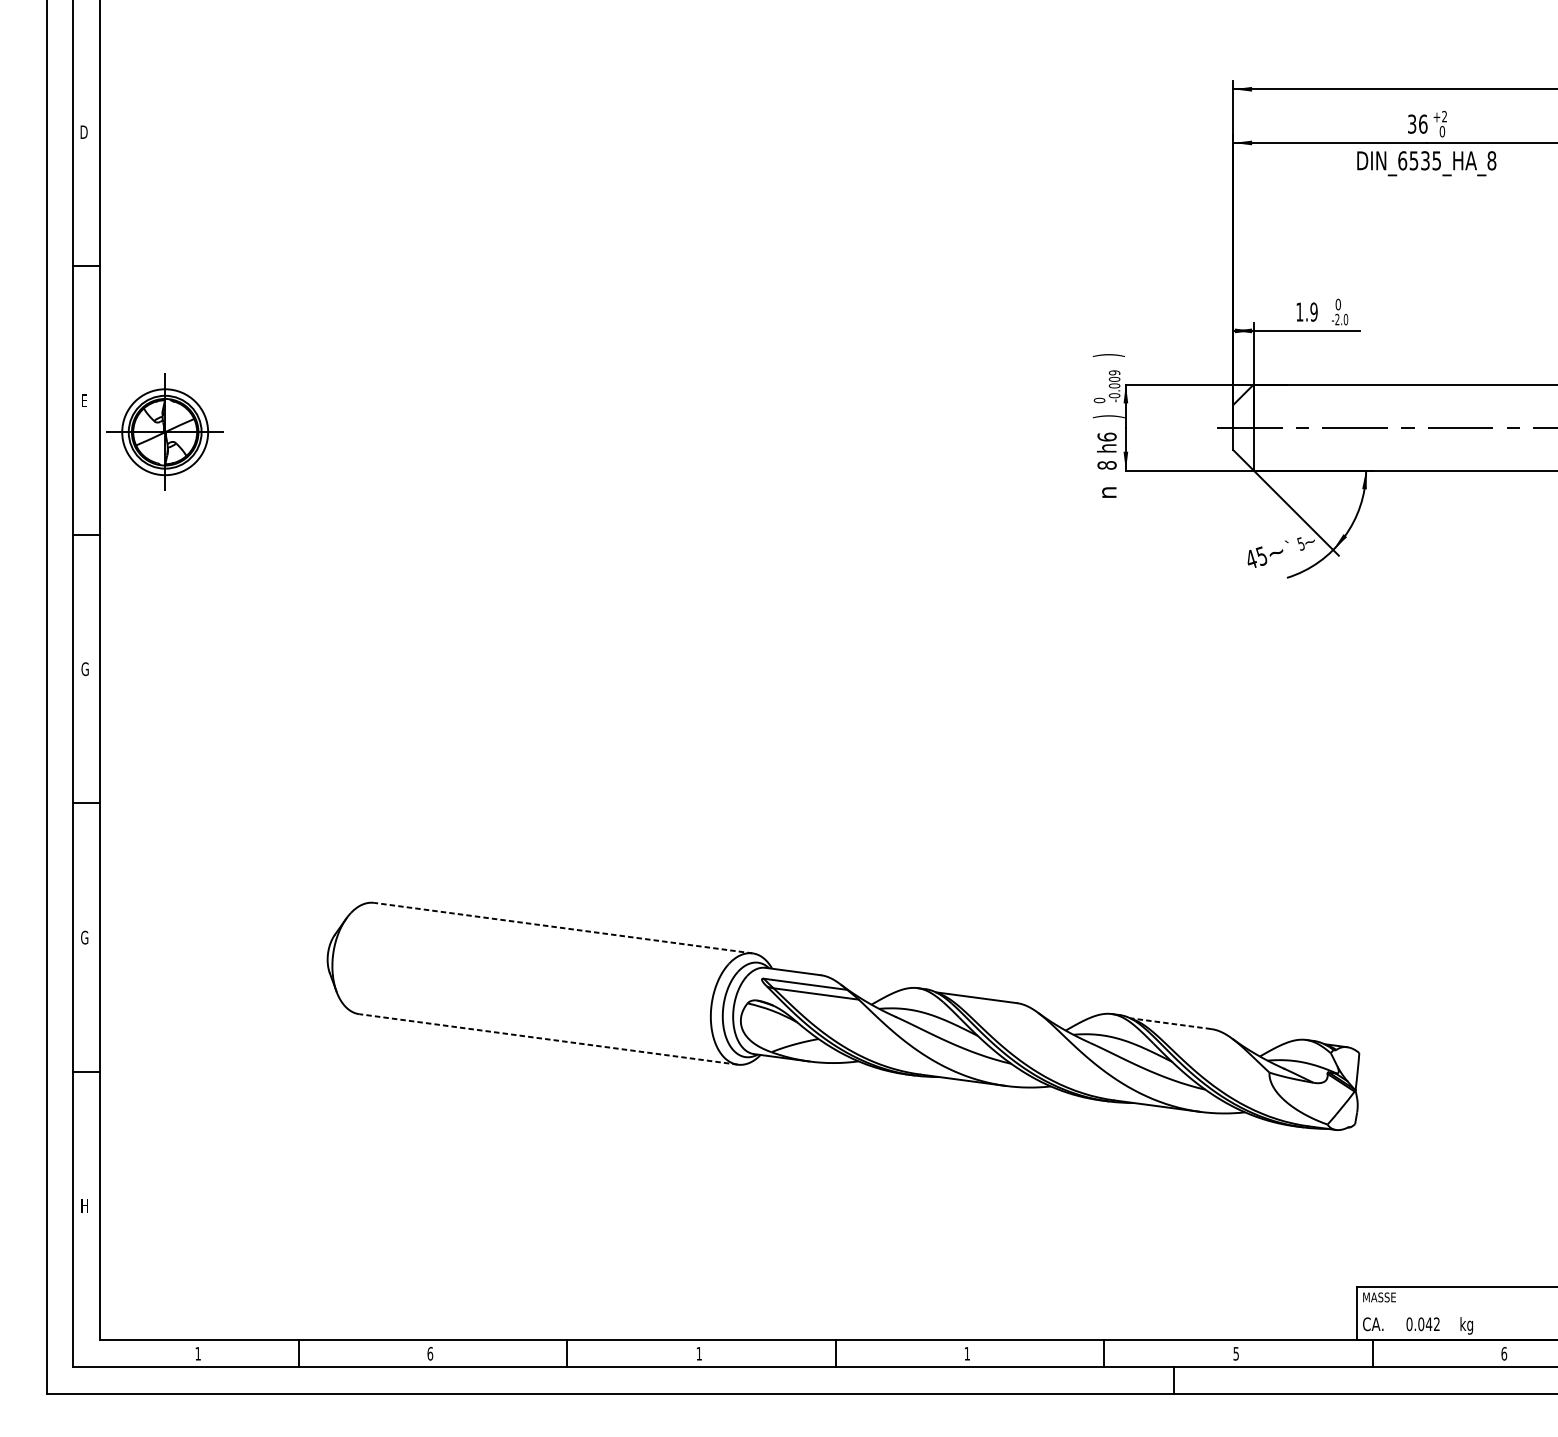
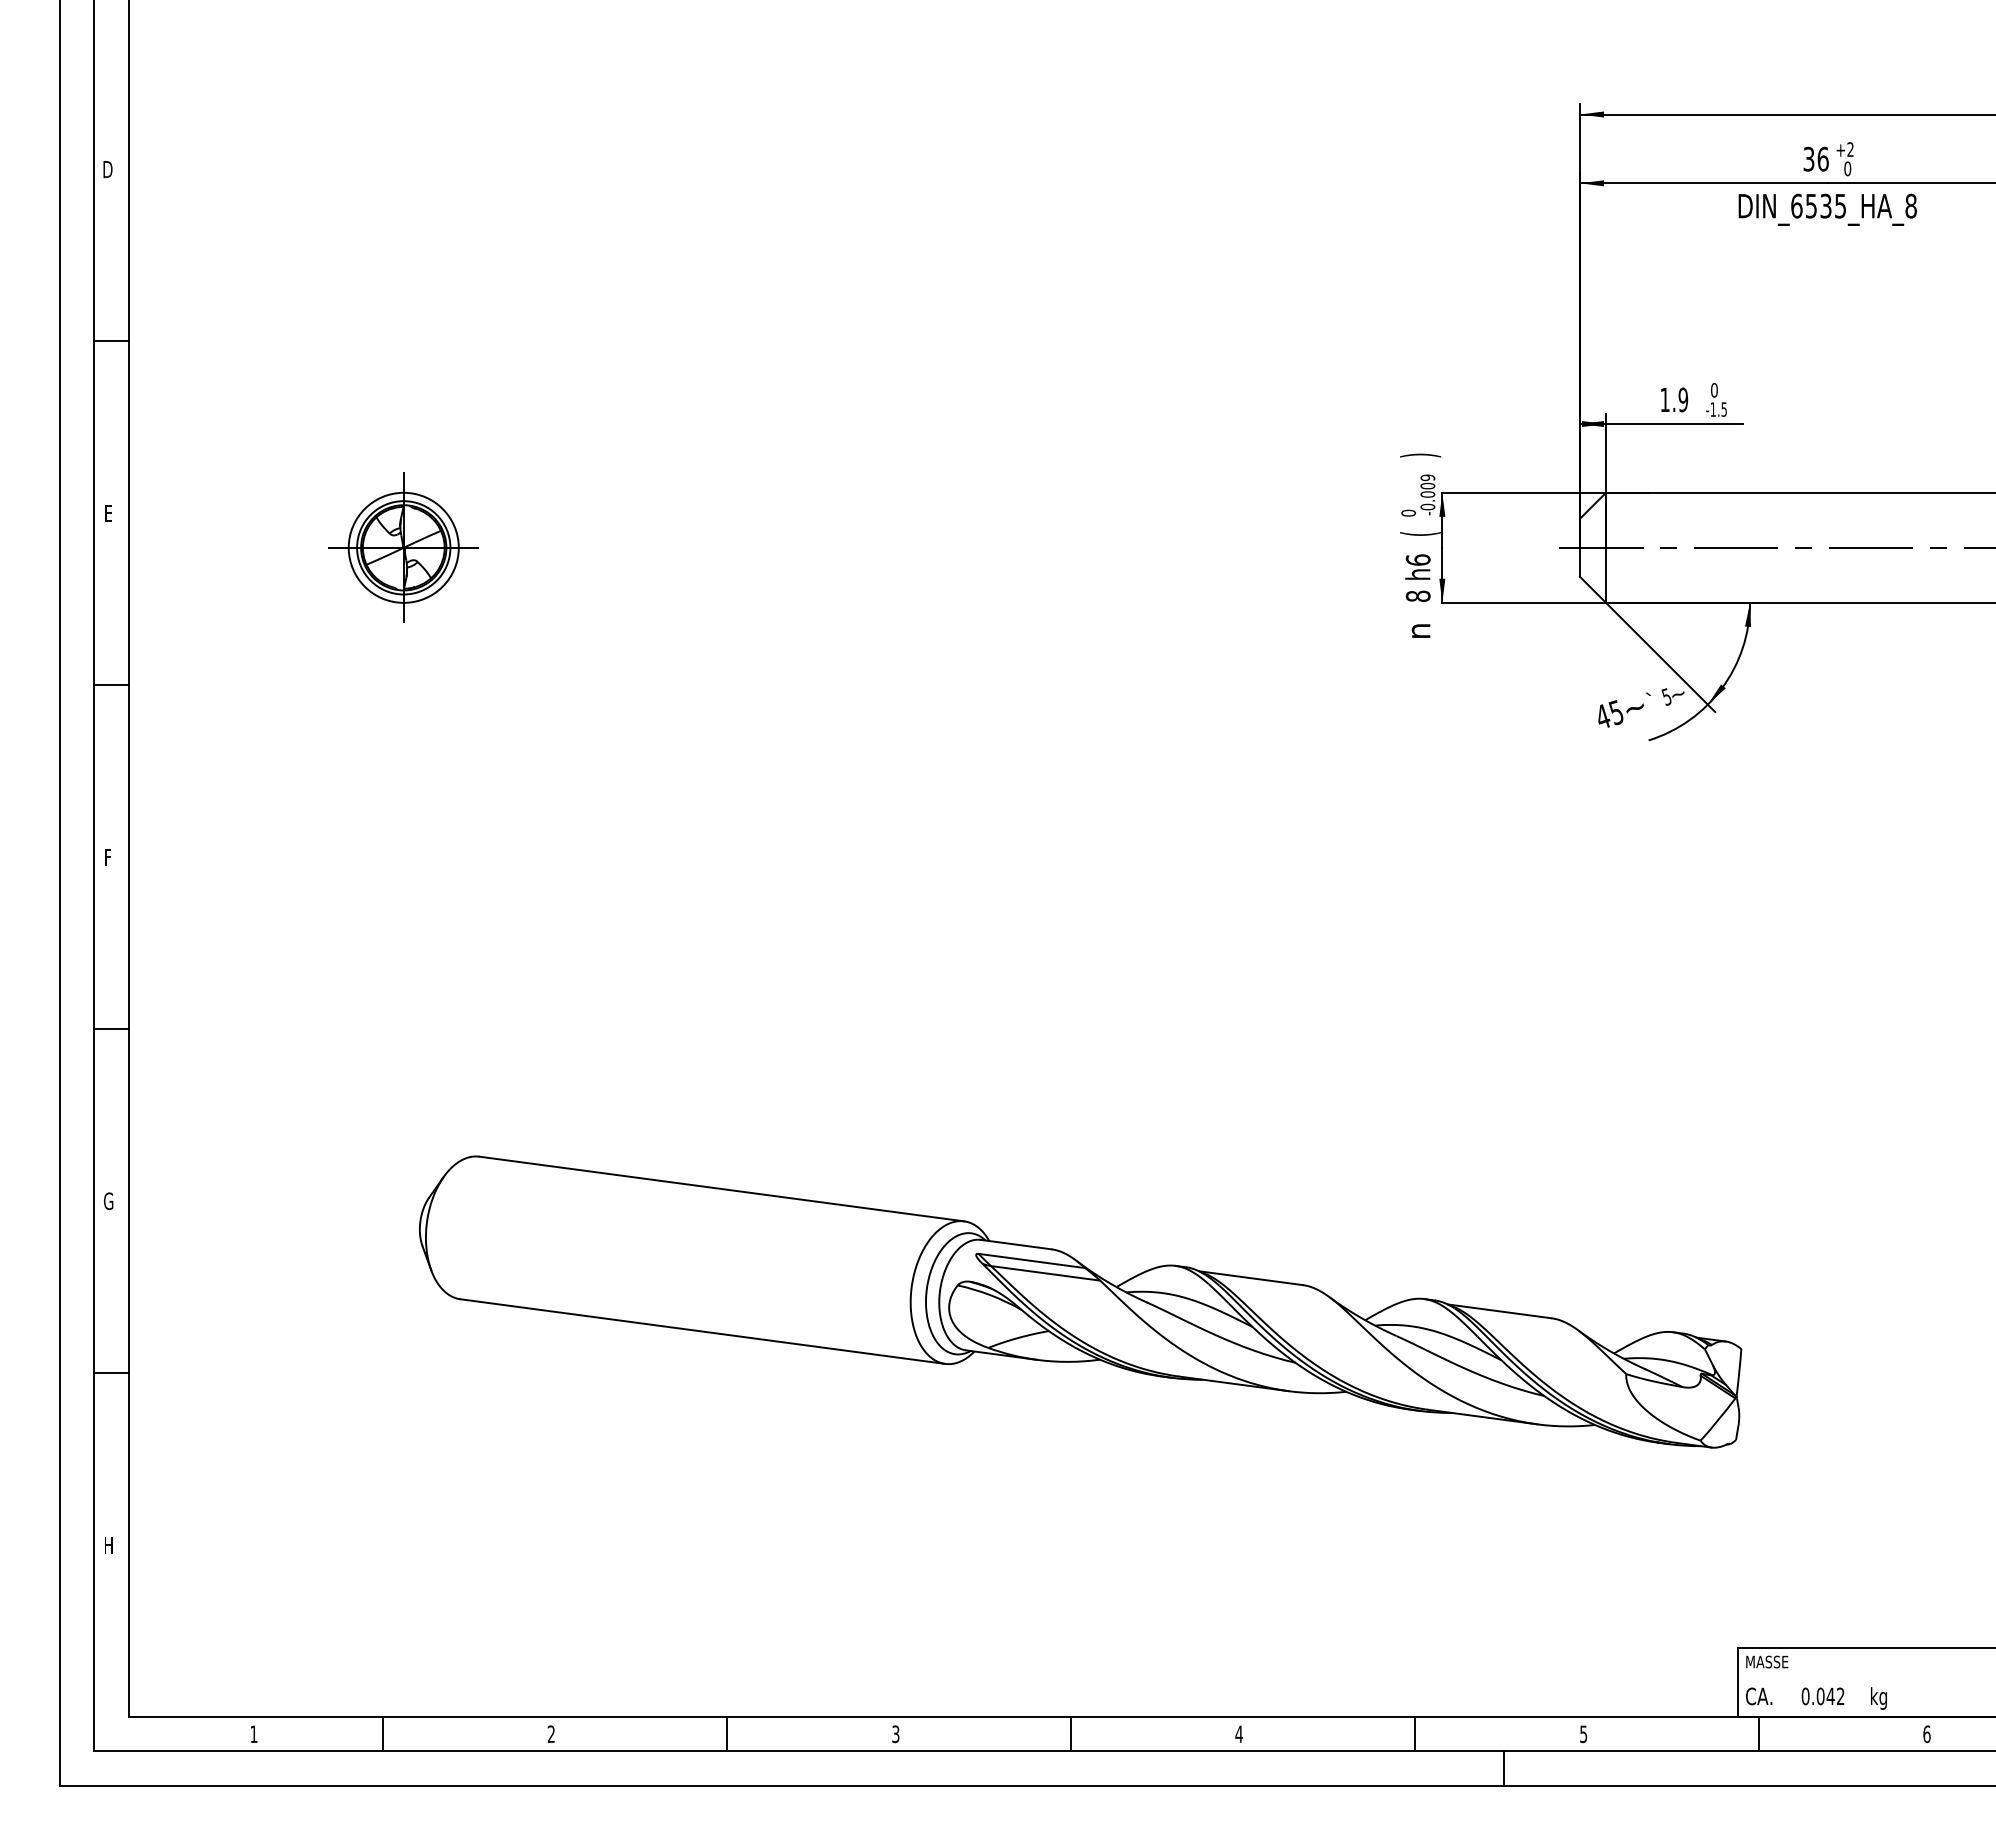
text: (1341, 319) -> (1718, 409), -2.0 -> -1.5
text: (1108, 416) -> (1420, 533), ) -> (
part: (164, 431) -> (403, 547), moved
text: (84, 669) -> (108, 857), G -> F
line: (563, 928) -> (721, 1189), dashed -> solid
line: (1170, 1023) -> (1499, 1311), dashed -> solid
line: (548, 1039) -> (702, 1331), dashed -> solid
text: (430, 1353) -> (551, 1734), 6 -> 2
text: (698, 1353) -> (895, 1734), 1 -> 3
text: (967, 1353) -> (1239, 1733), 1 -> 4

